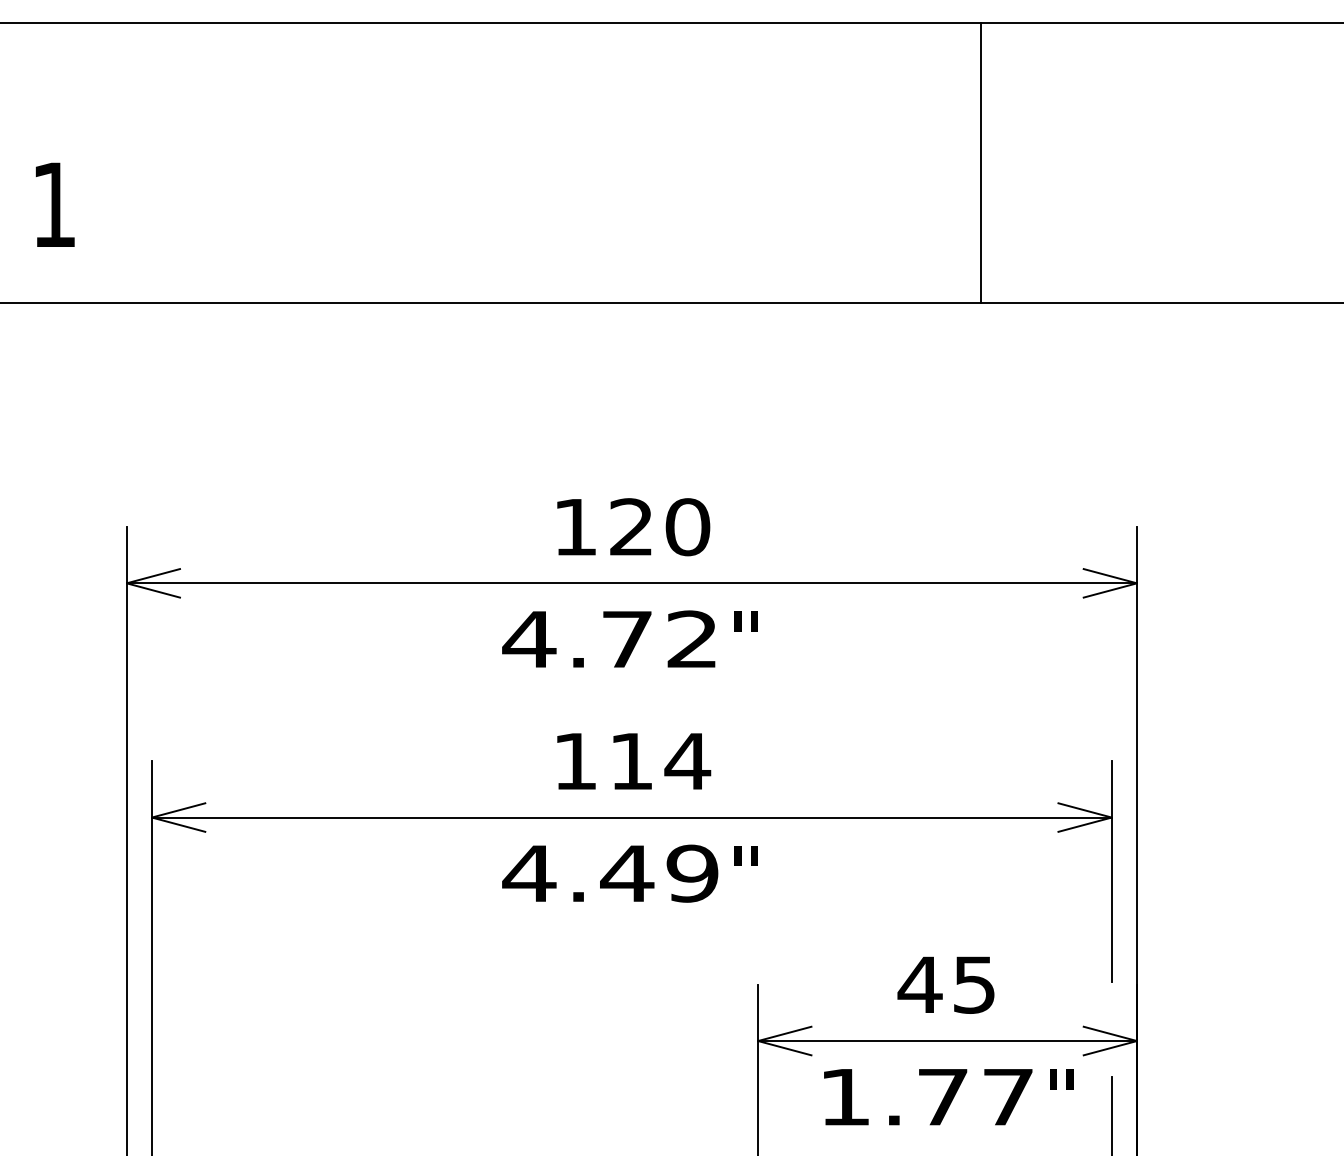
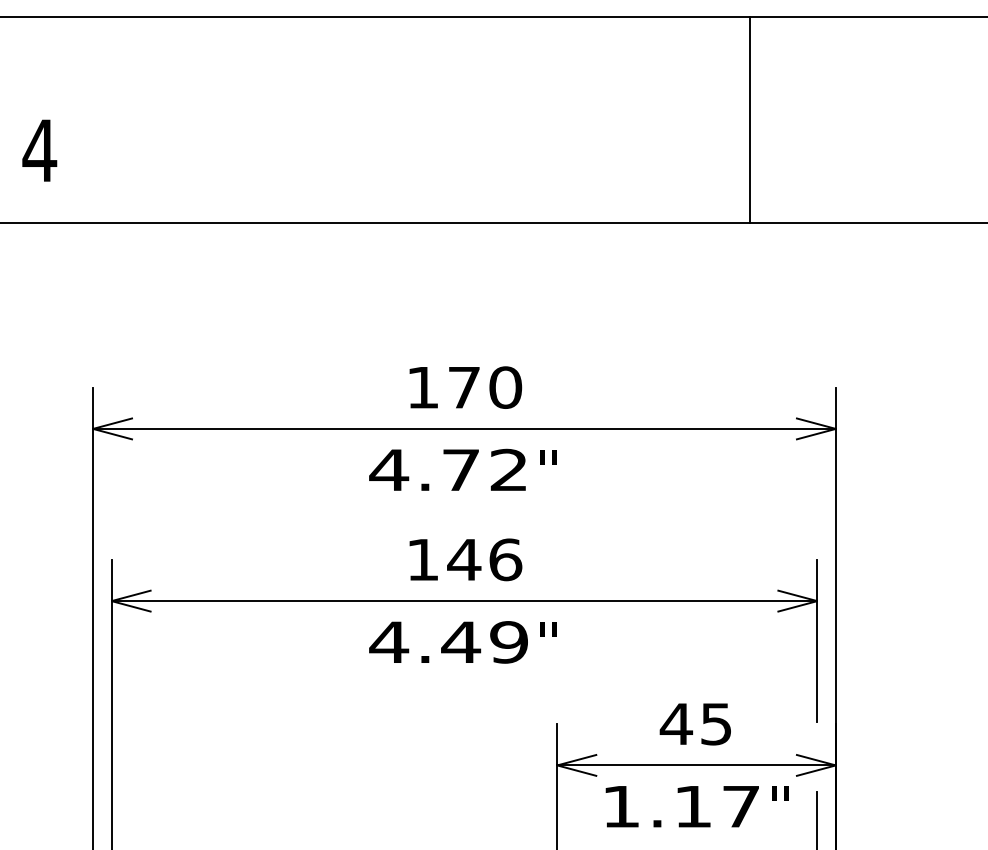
line: (981, 162) -> (750, 119), moved
text: (53, 204) -> (39, 150), 1 -> 4
text: (630, 526) -> (463, 387), 120 -> 170
text: (659, 760) -> (484, 559), 114 -> 146
text: (941, 1096) -> (692, 806), 1.77 -> 1.17

